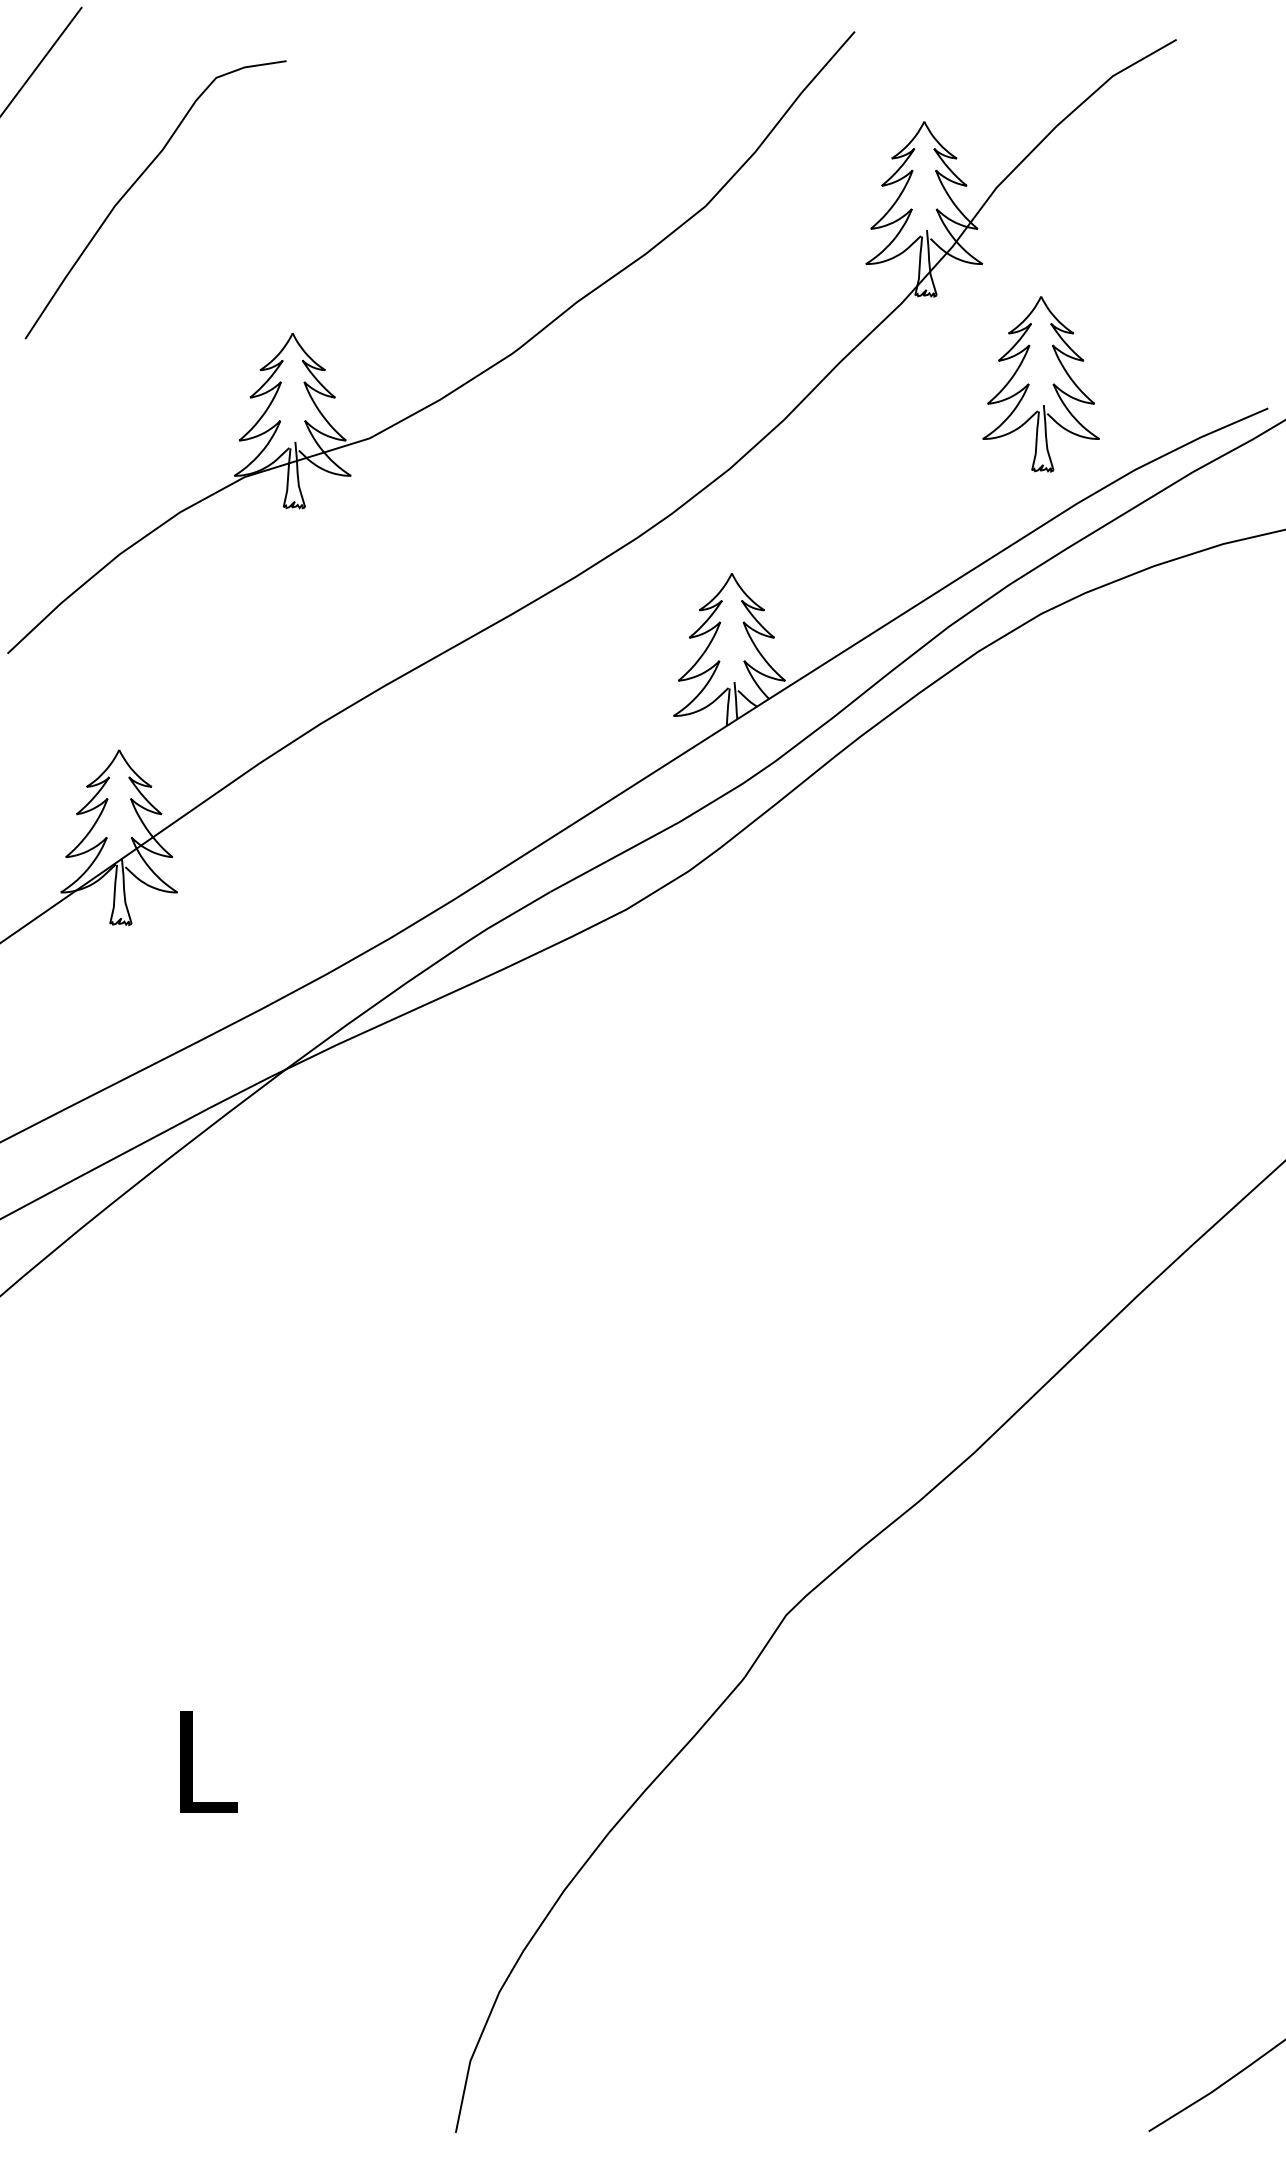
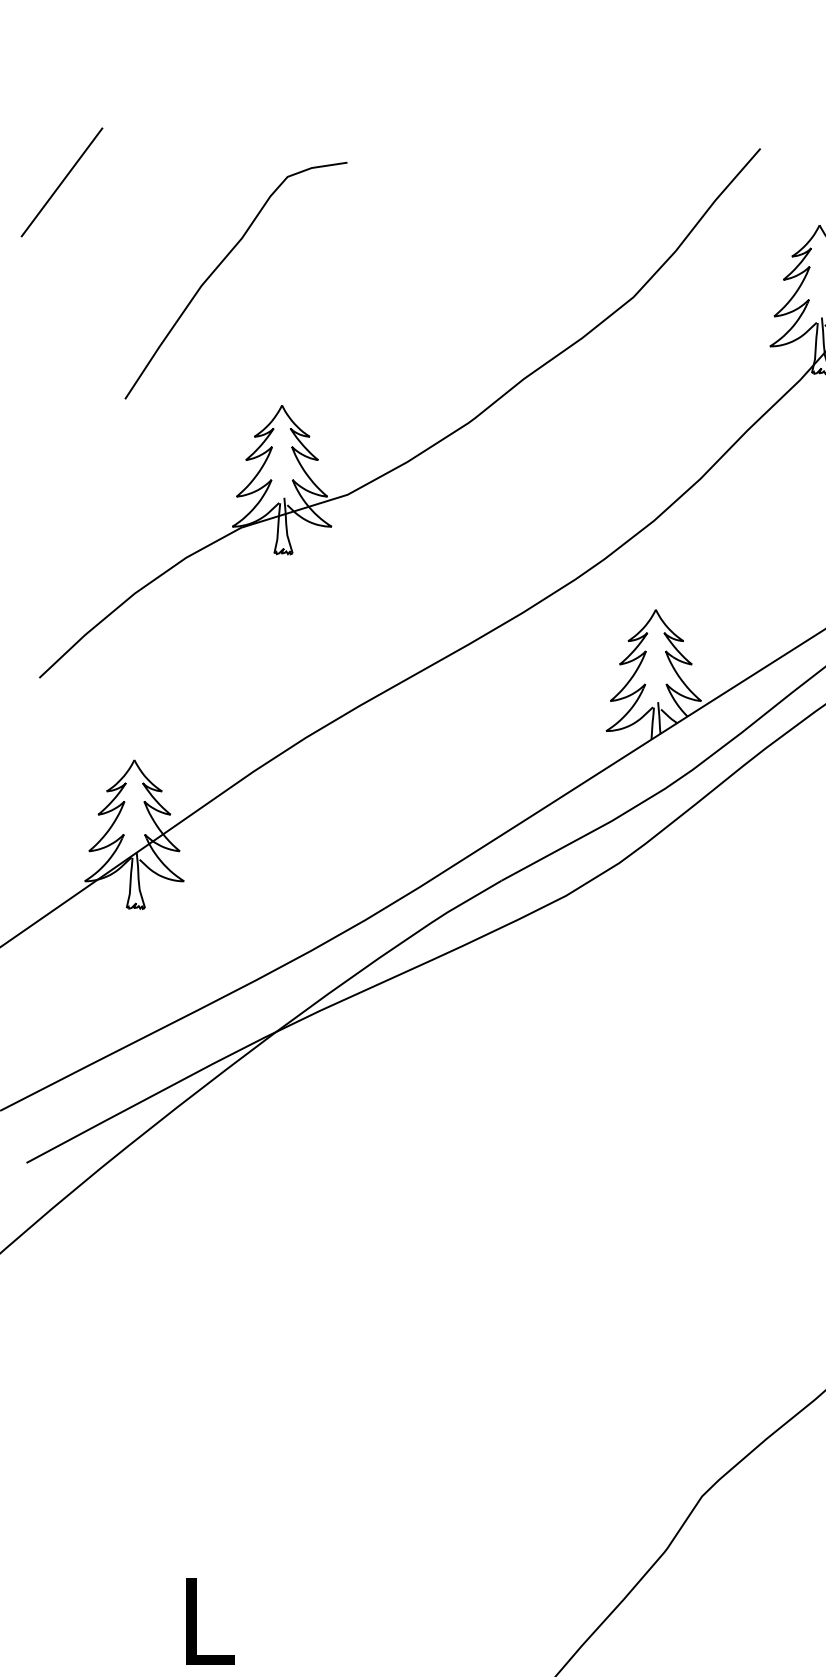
curve: (137, 181) -> (220, 265), moved

